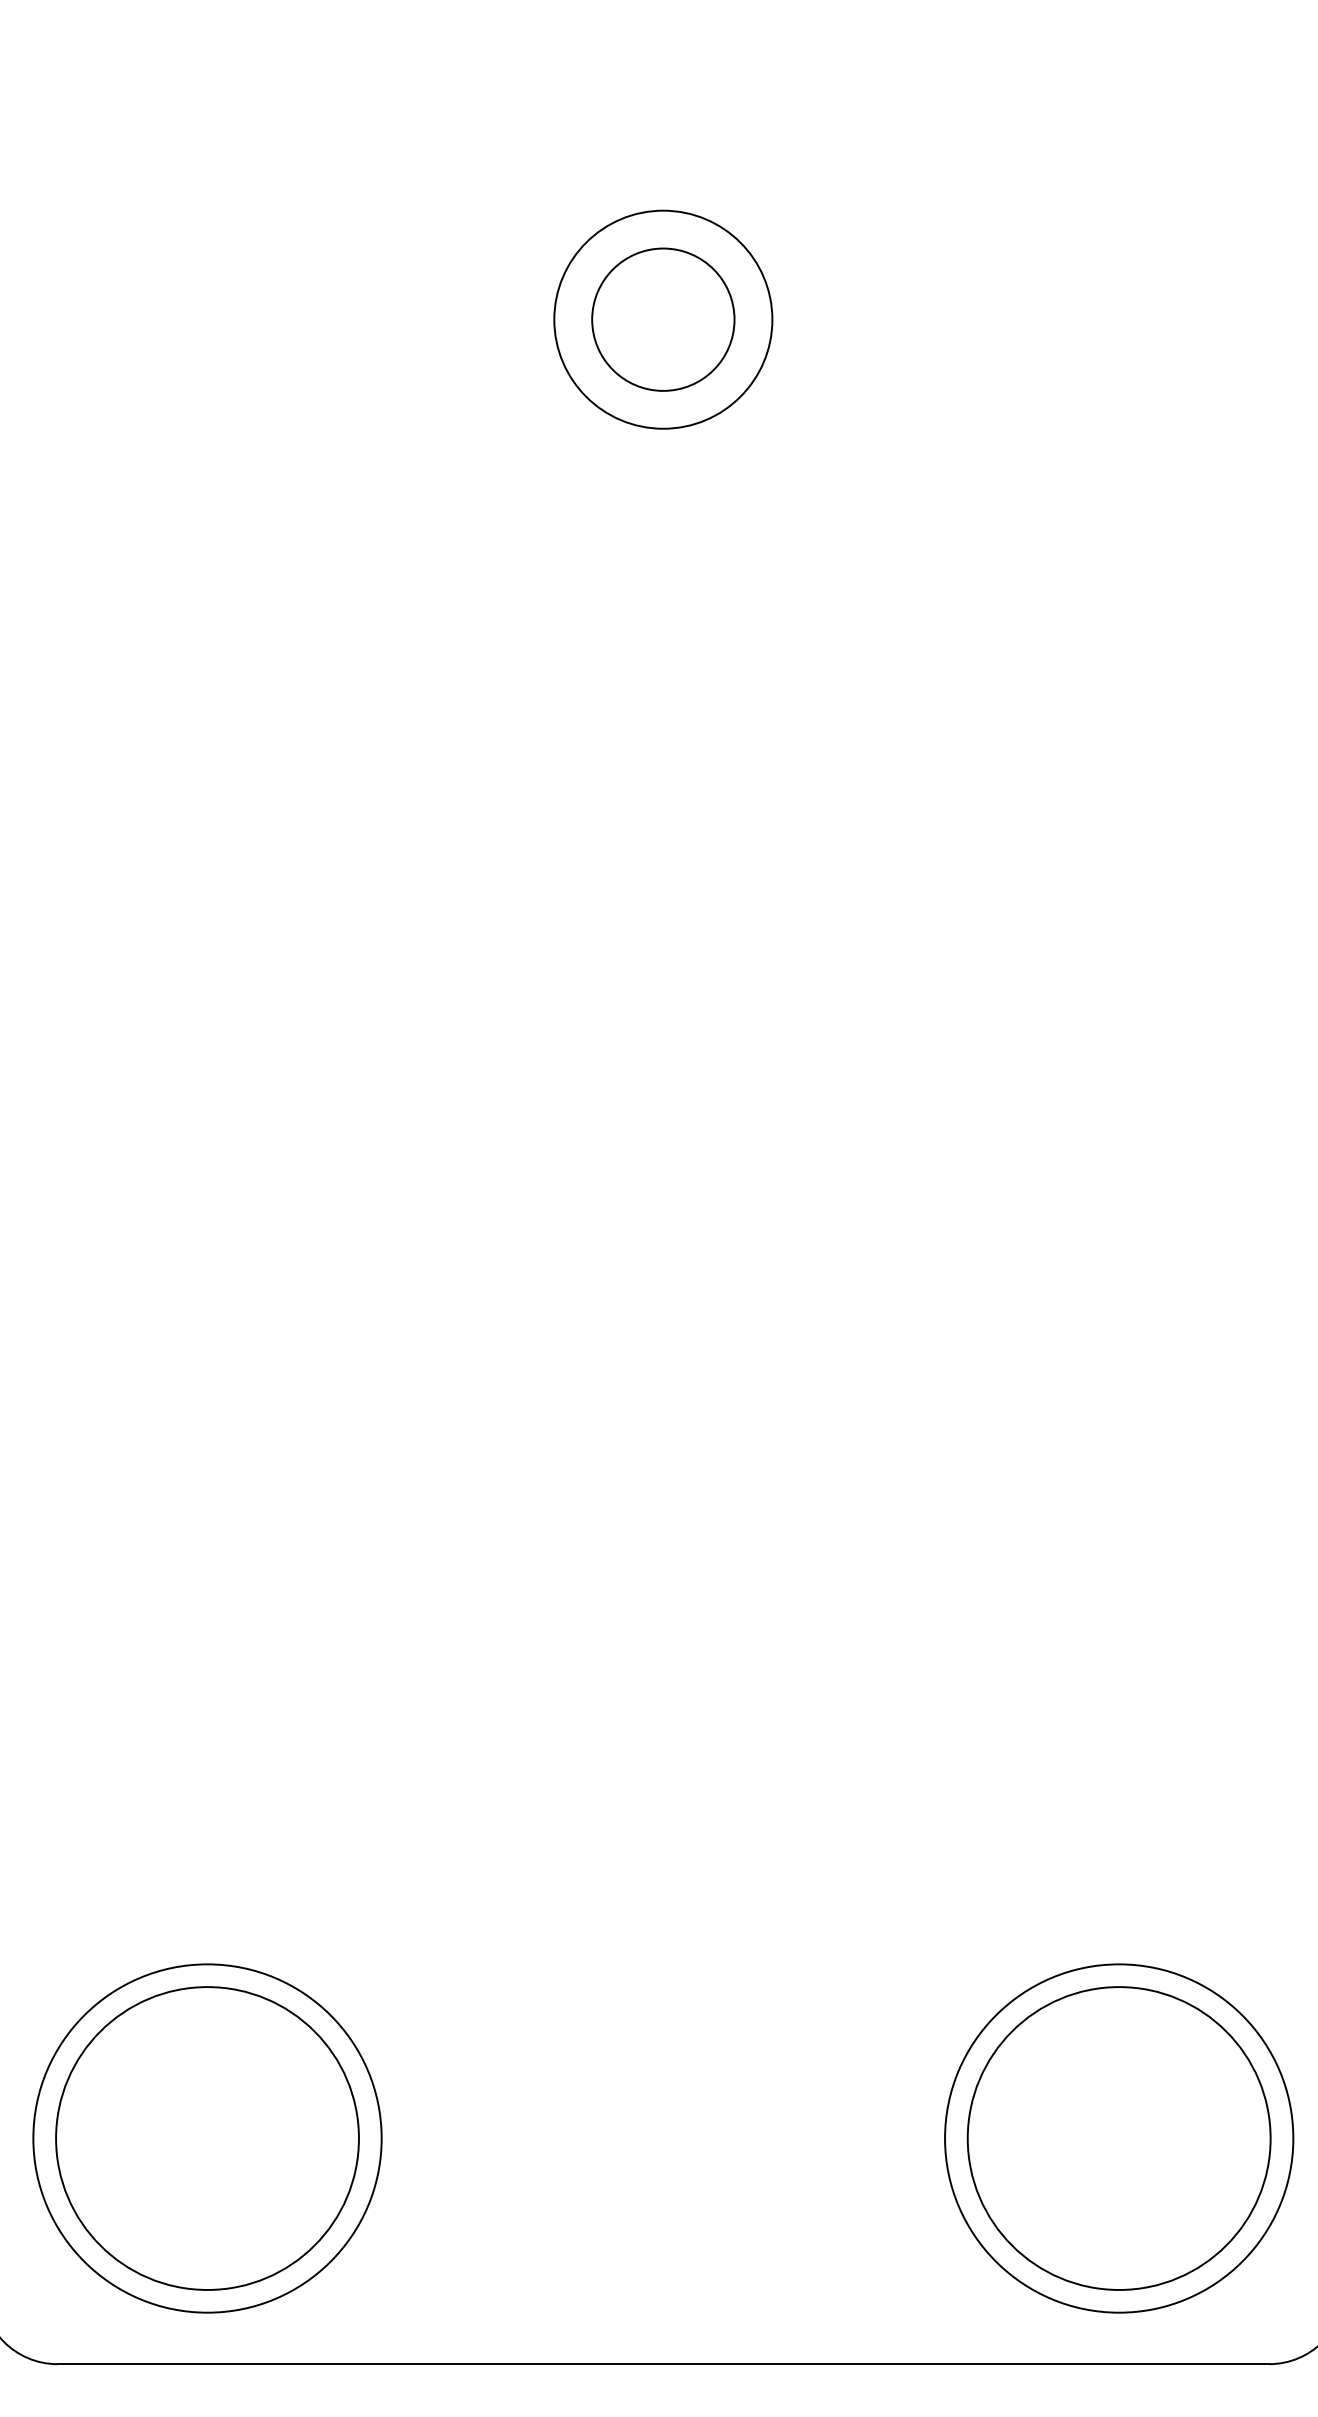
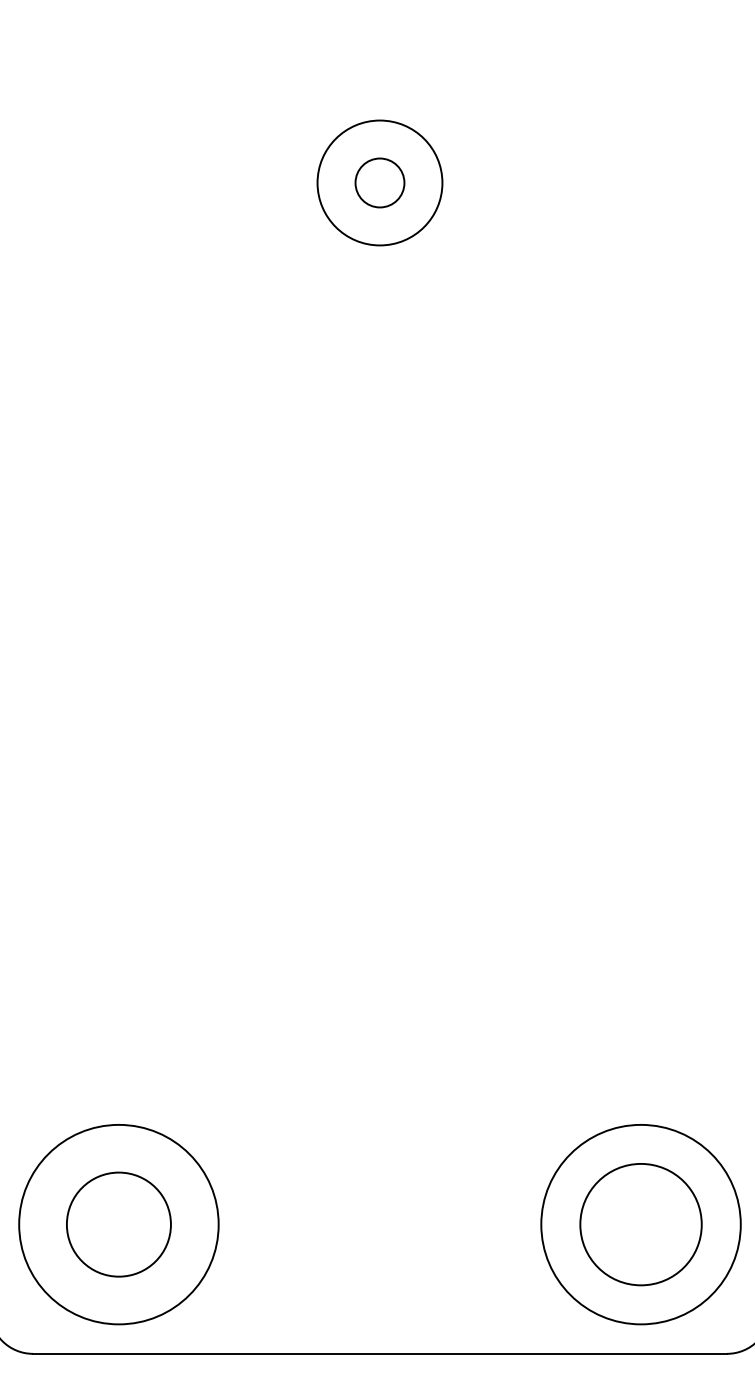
circle: (662, 318) -> (379, 182), size x0.6
circle: (206, 2138) -> (118, 1224), size x0.6
circle: (1118, 2138) -> (640, 1224), size x0.7

